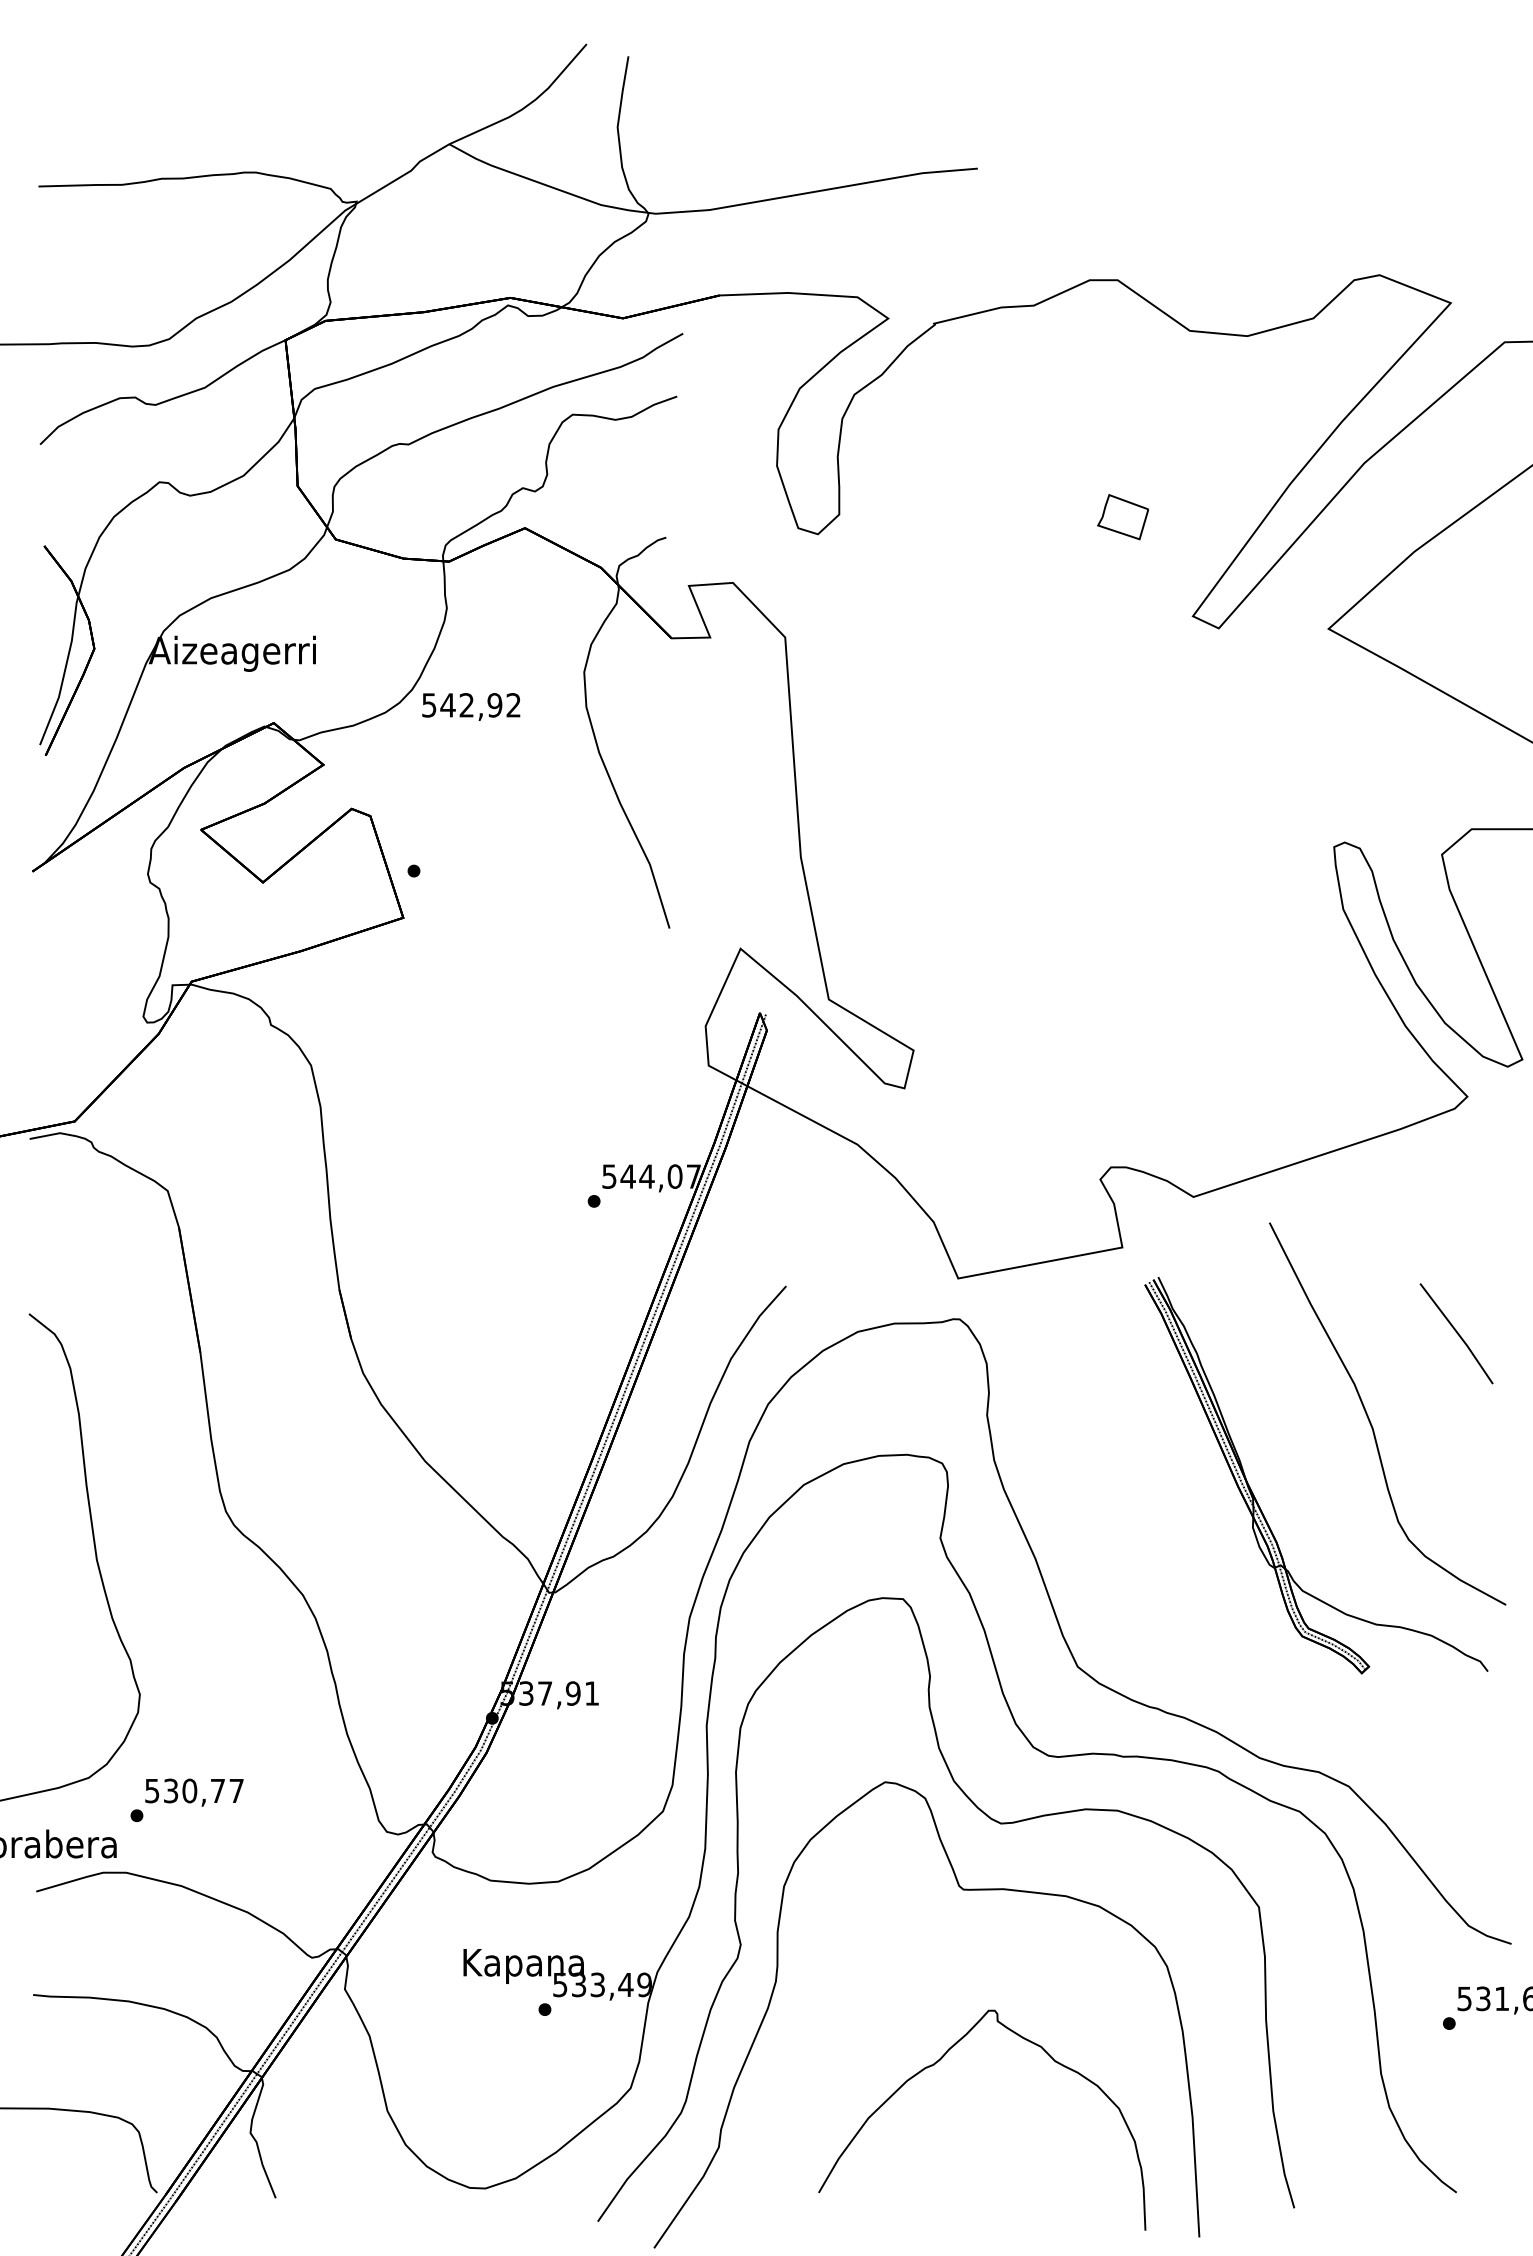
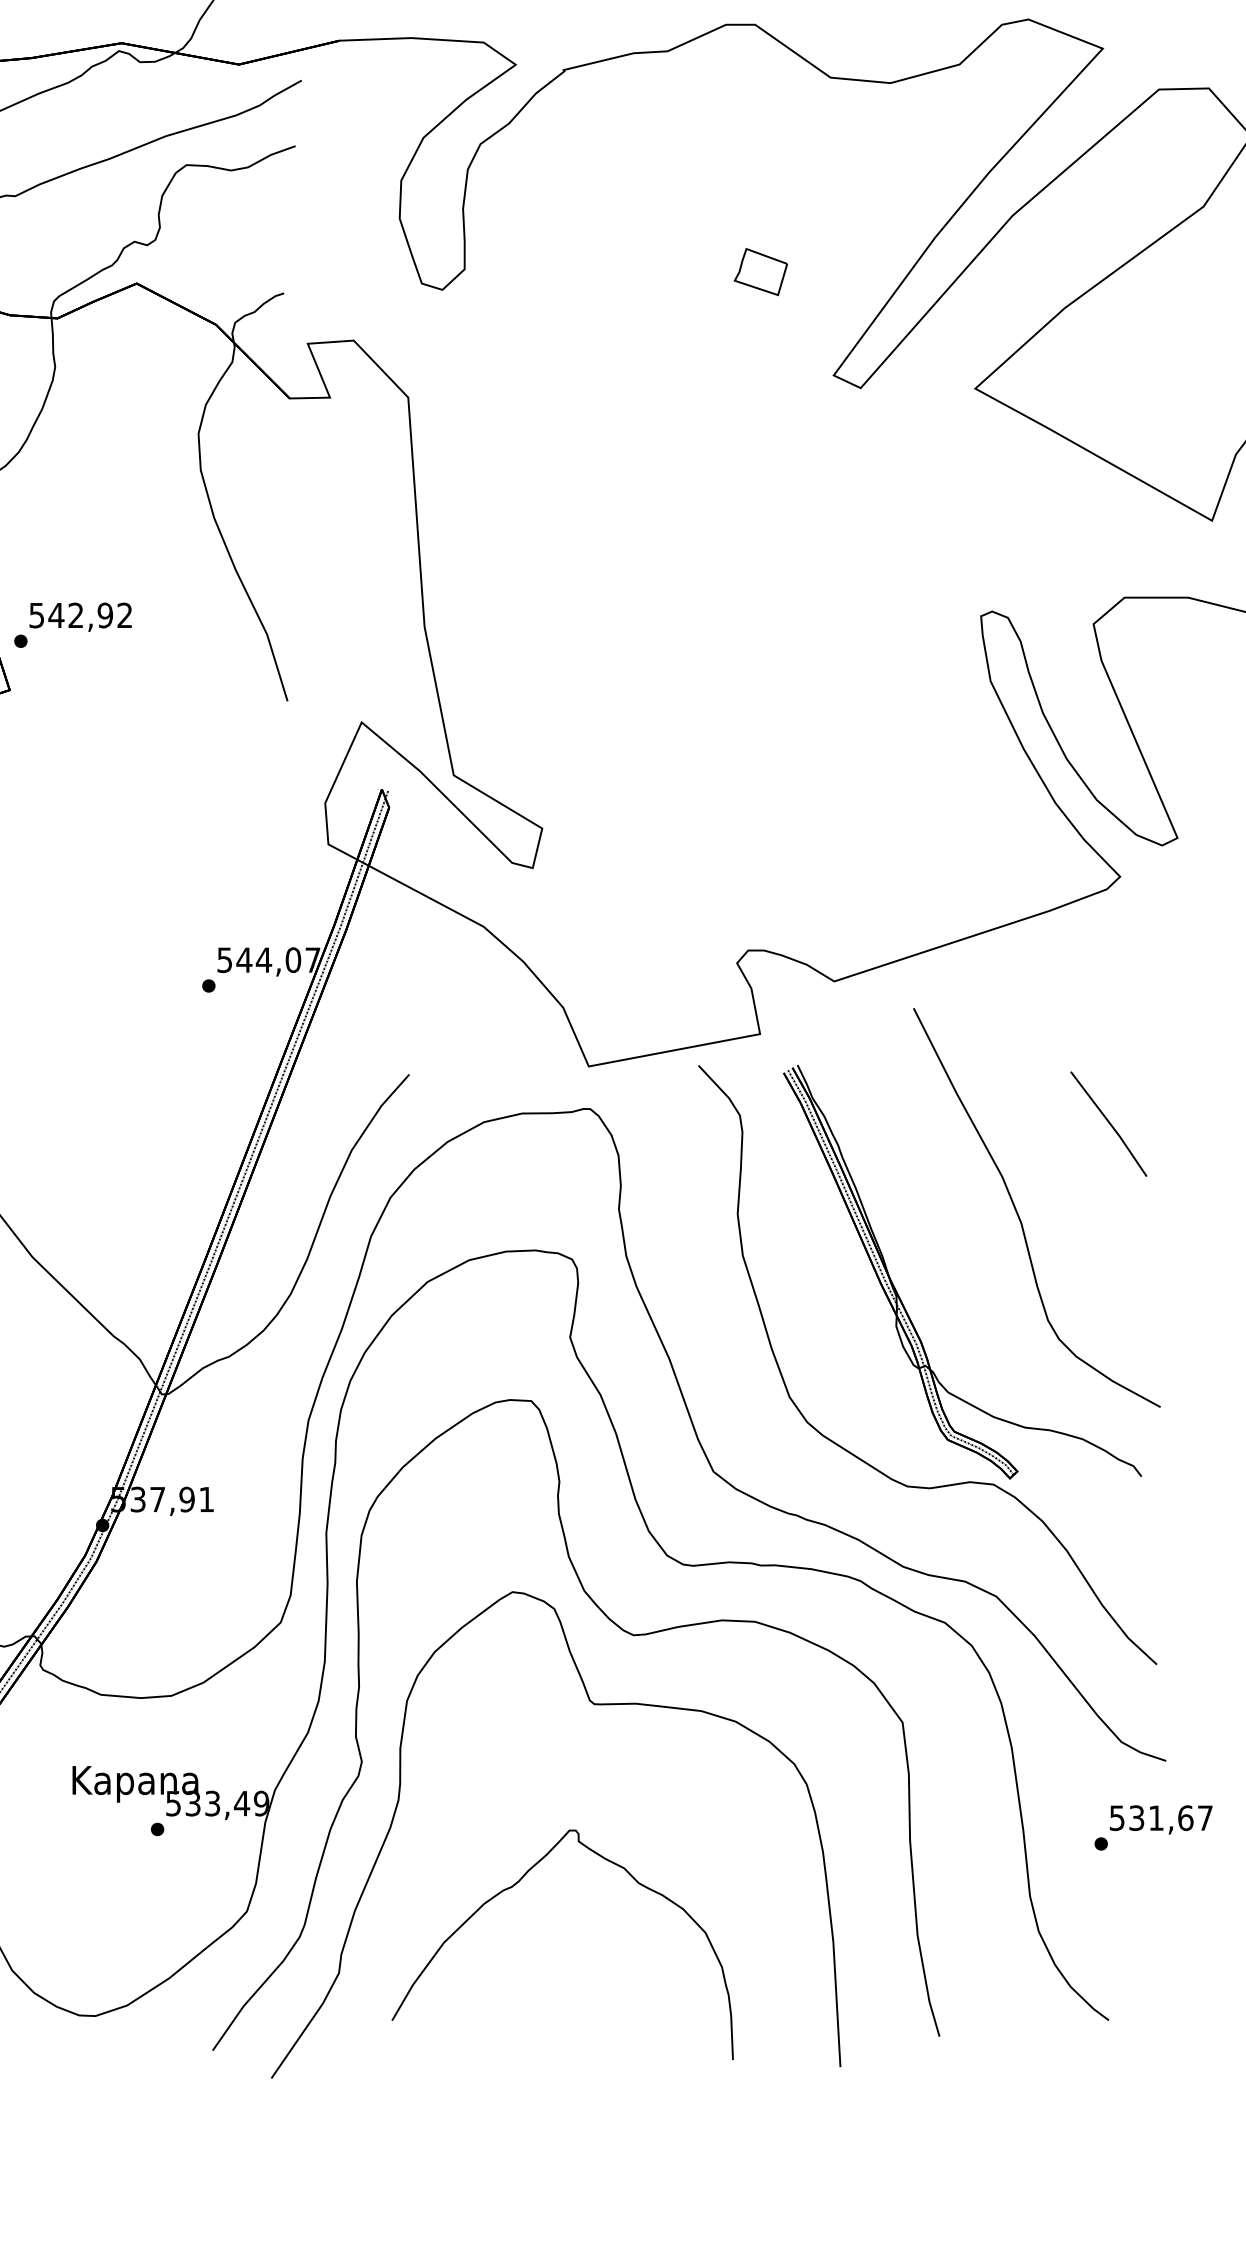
text: (471, 706) -> (80, 616), moved
curve: (1221, 1655) -> (863, 1459), added
part: (939, 2061) -> (518, 1883), moved

